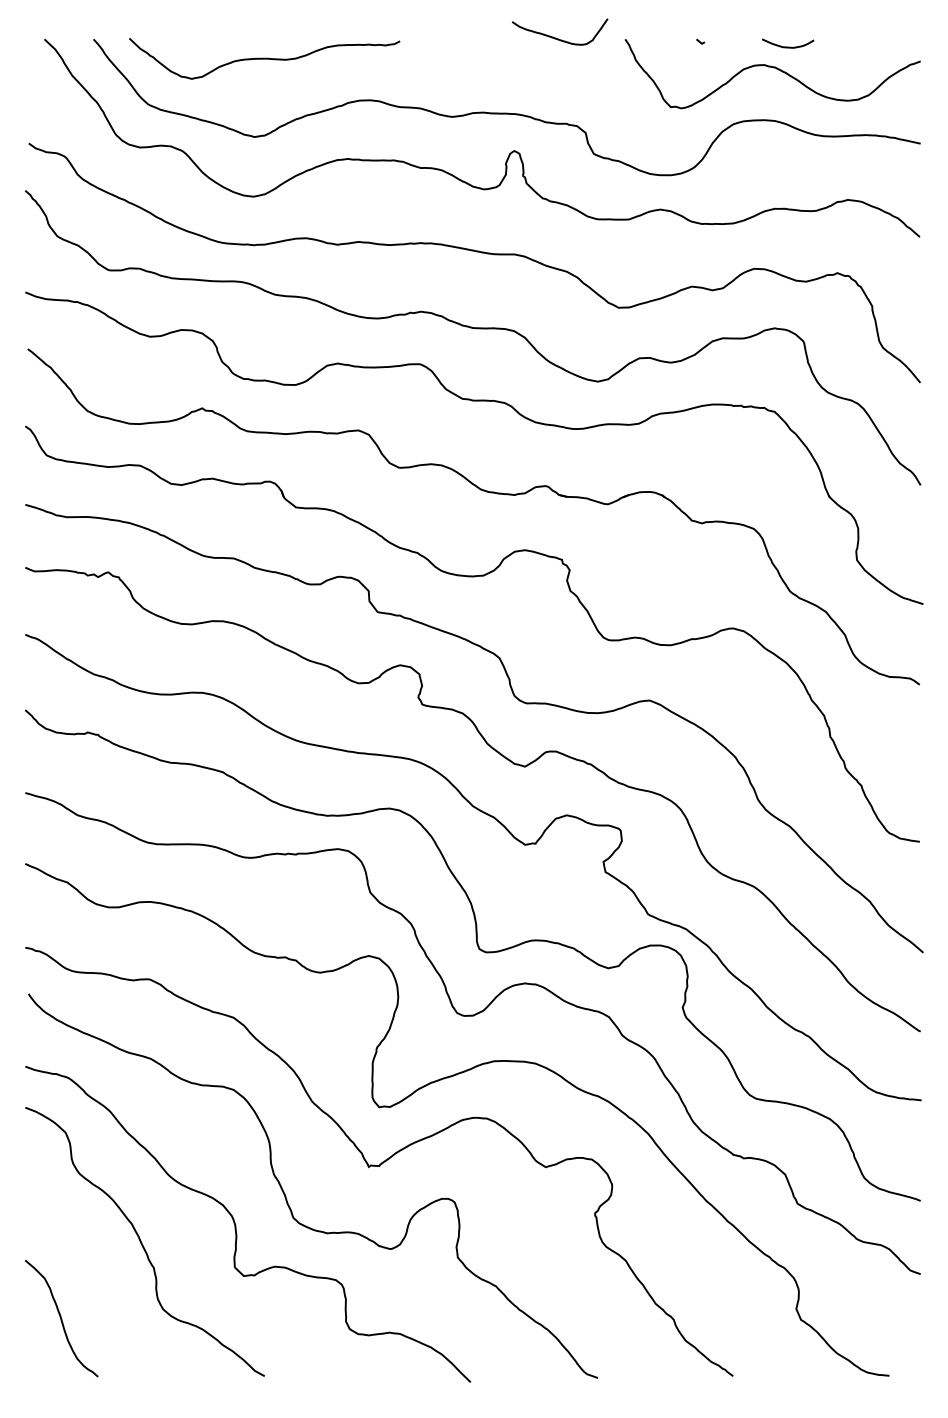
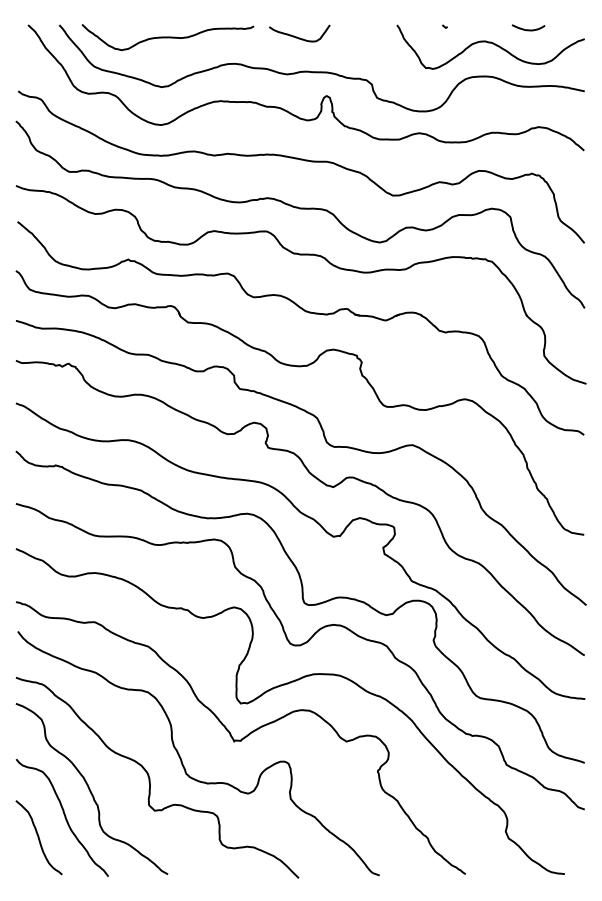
curve: (556, 36) -> (297, 36), moved
curve: (788, 46) -> (528, 29), moved
curve: (101, 1286) -> (64, 817), added

